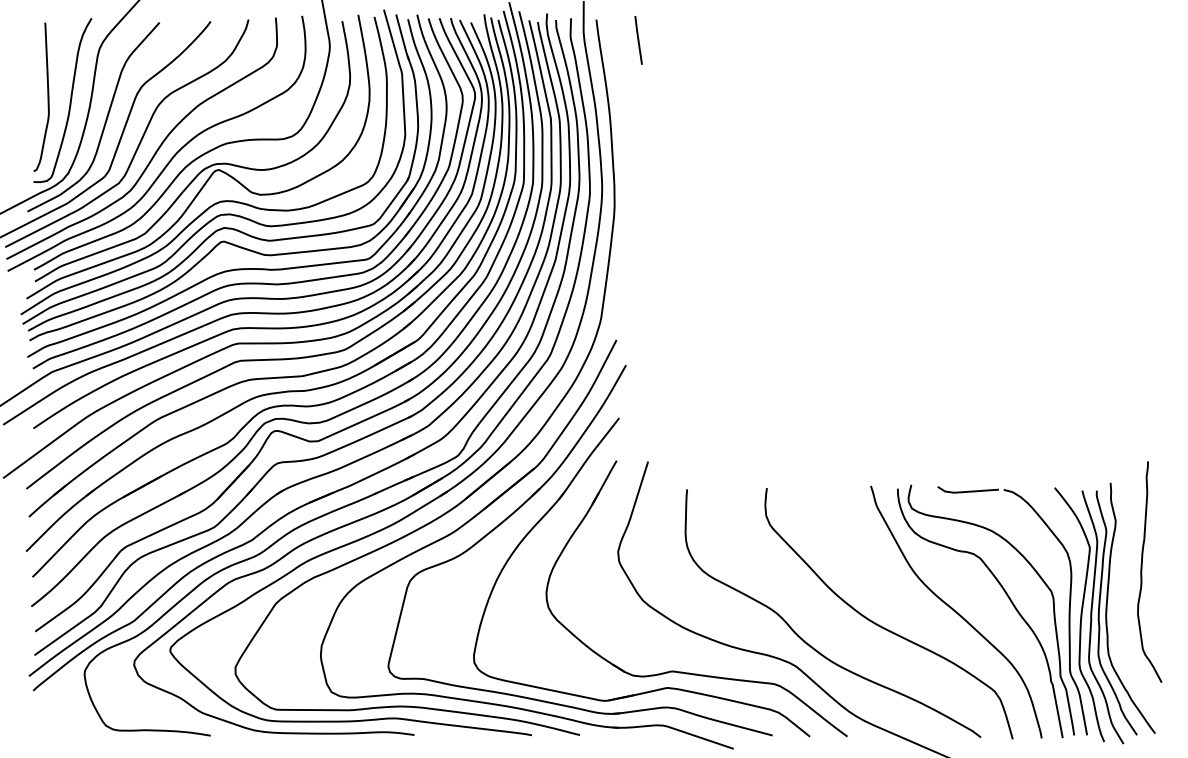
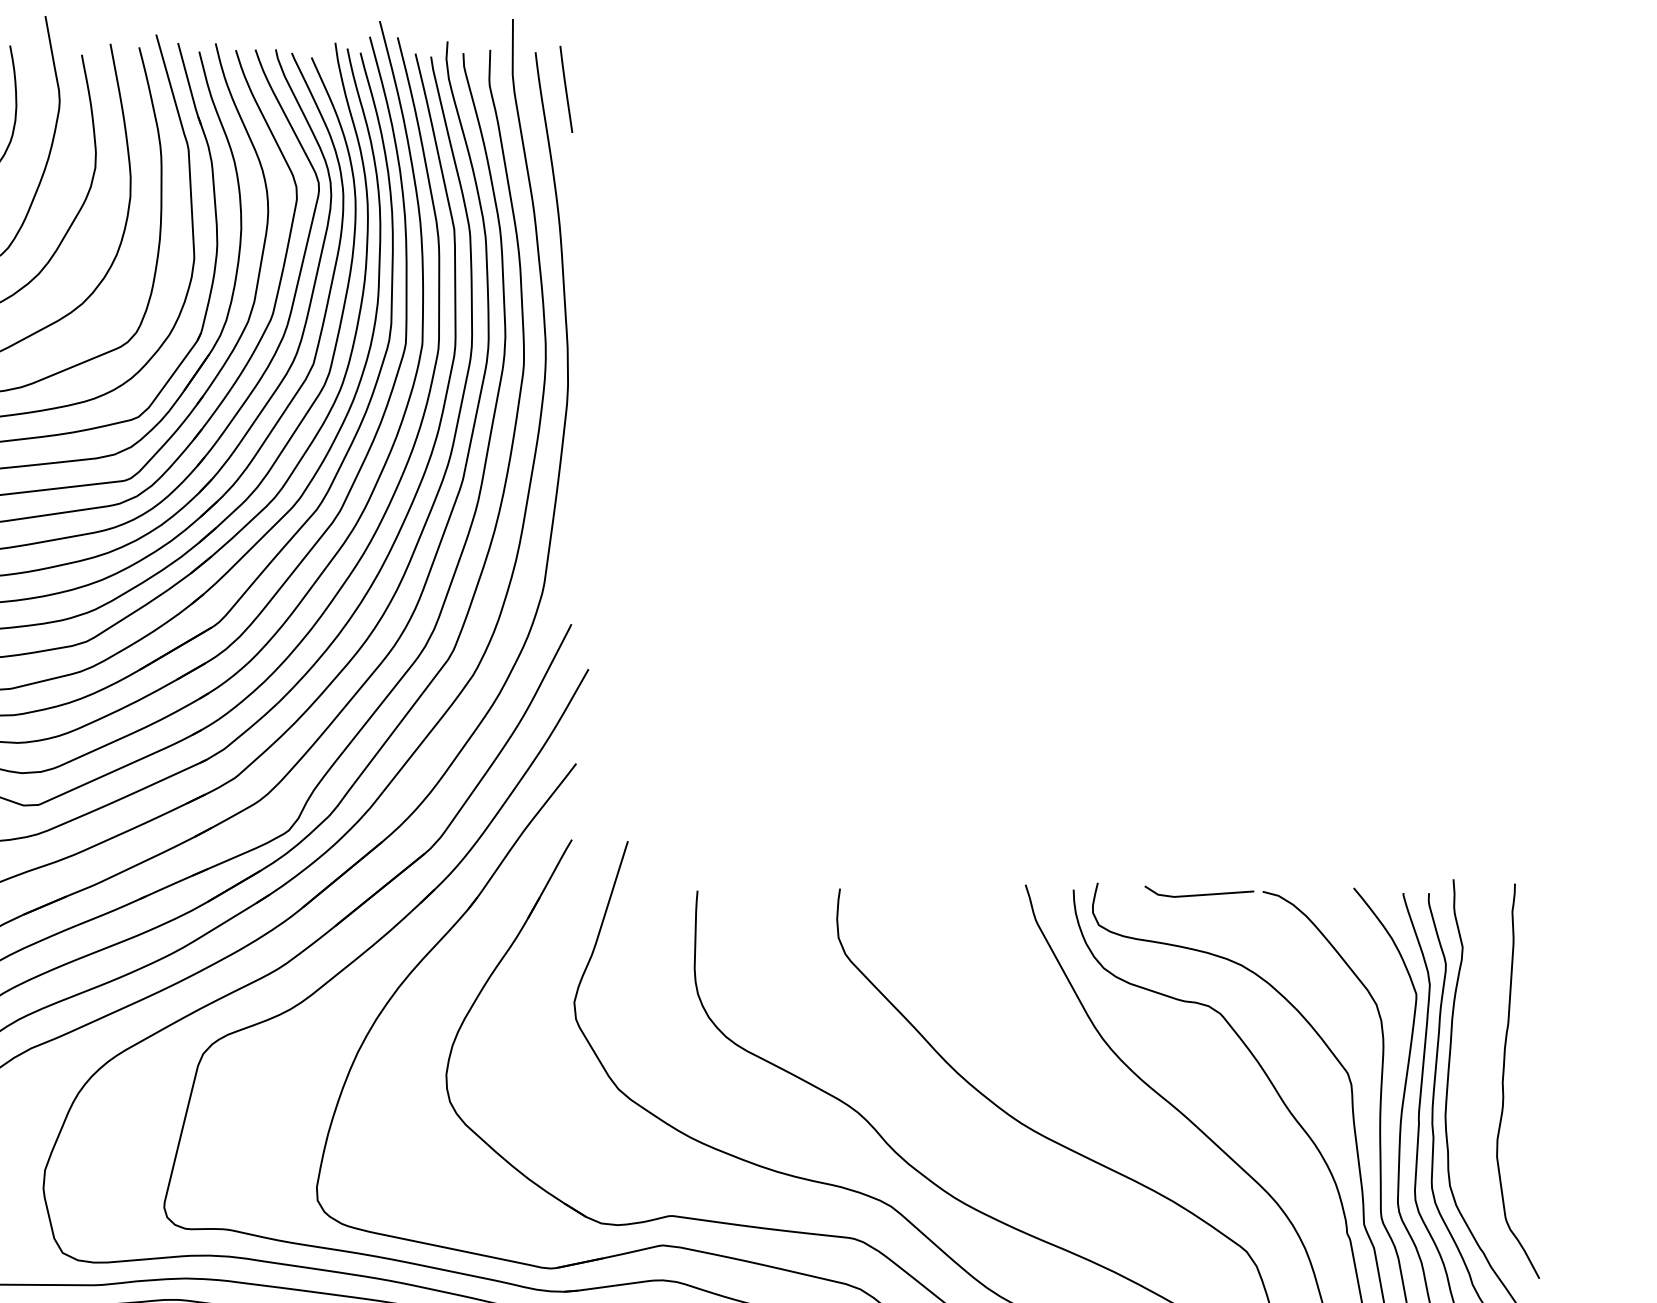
line: (638, 40) -> (566, 89), moved
curve: (1142, 571) -> (1505, 1080), moved

